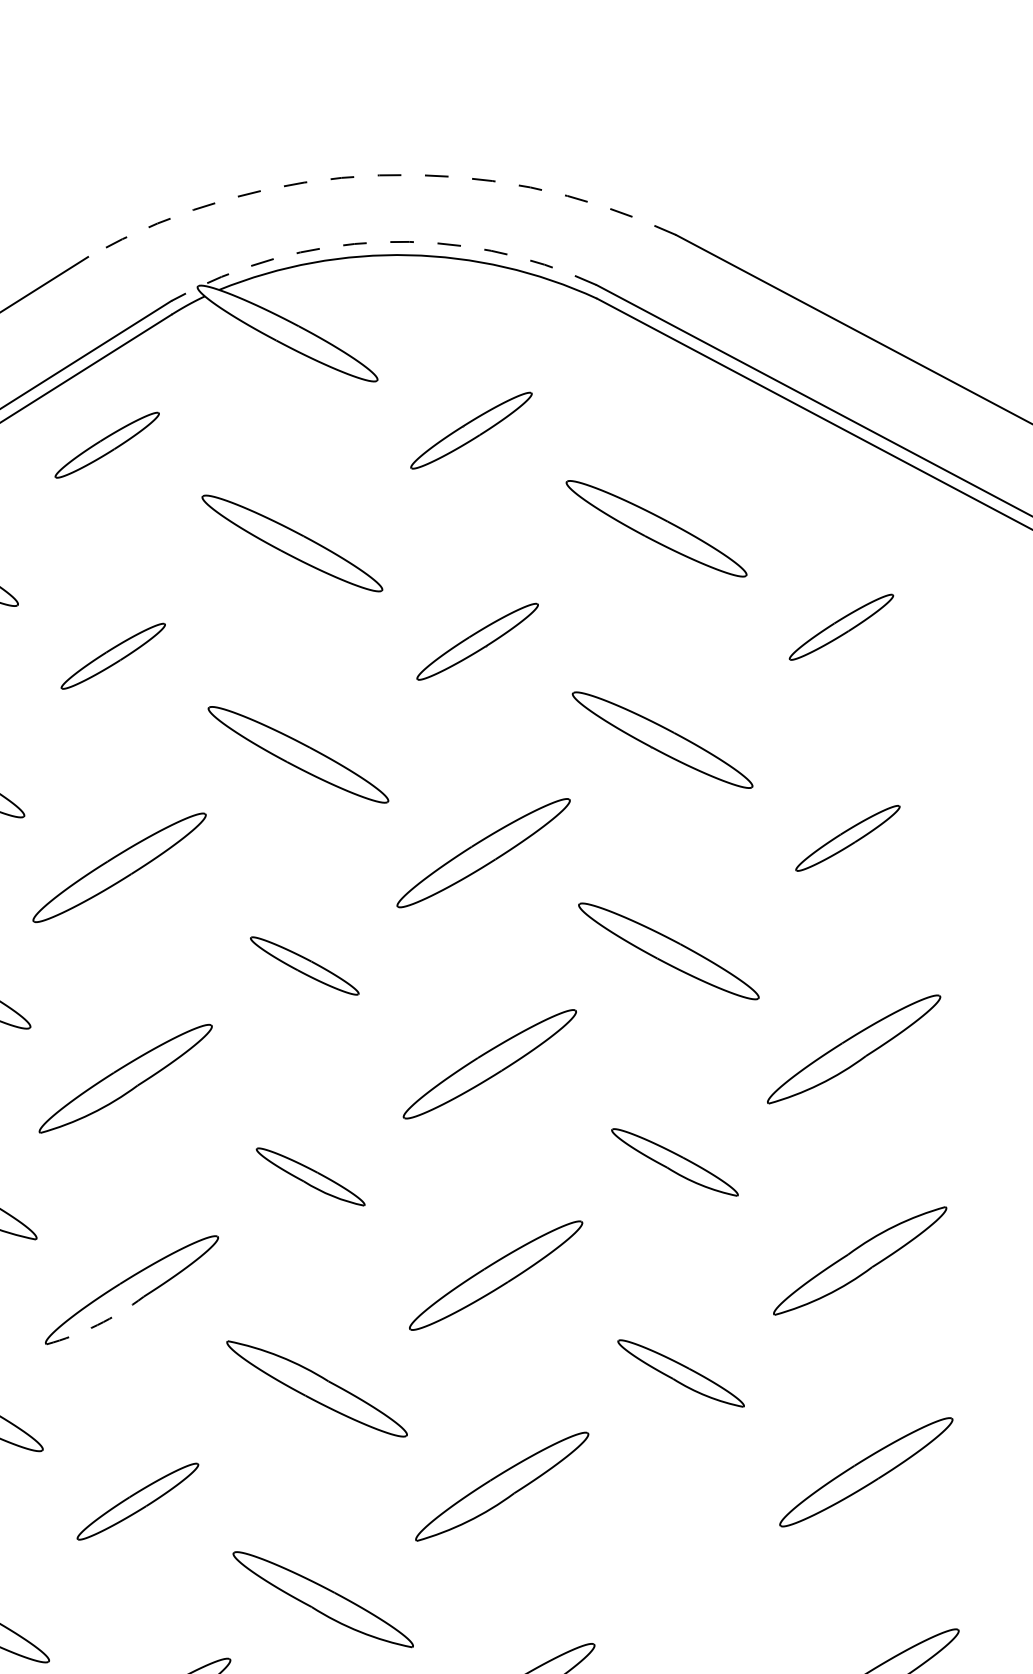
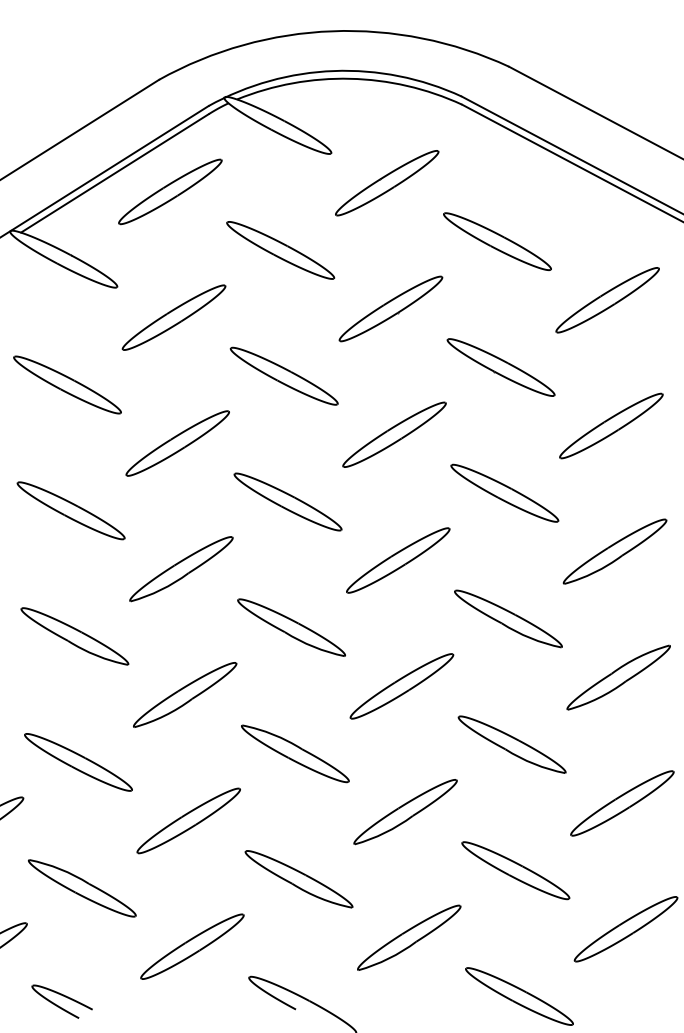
arc: (379, 175) -> (332, 31), dashed -> solid
arc: (382, 242) -> (334, 71), dashed -> solid
part: (471, 431) -> (387, 183), size x1.43
part: (107, 444) -> (170, 191), size x1.67
part: (841, 627) -> (607, 300), size x1.67
part: (476, 641) -> (390, 308), size x1.43
part: (112, 656) -> (173, 317), size x1.67
part: (848, 837) -> (611, 425), size x1.67
part: (303, 965) -> (287, 501), size x1.67
part: (675, 1161) -> (508, 618), size x1.43
part: (310, 1176) -> (291, 627), size x1.67
arc: (97, 1324) -> (164, 715), dashed -> solid
part: (680, 1373) -> (511, 744), size x1.43
part: (137, 1500) -> (188, 820), size x1.43
part: (686, 1584) -> (515, 870), added

